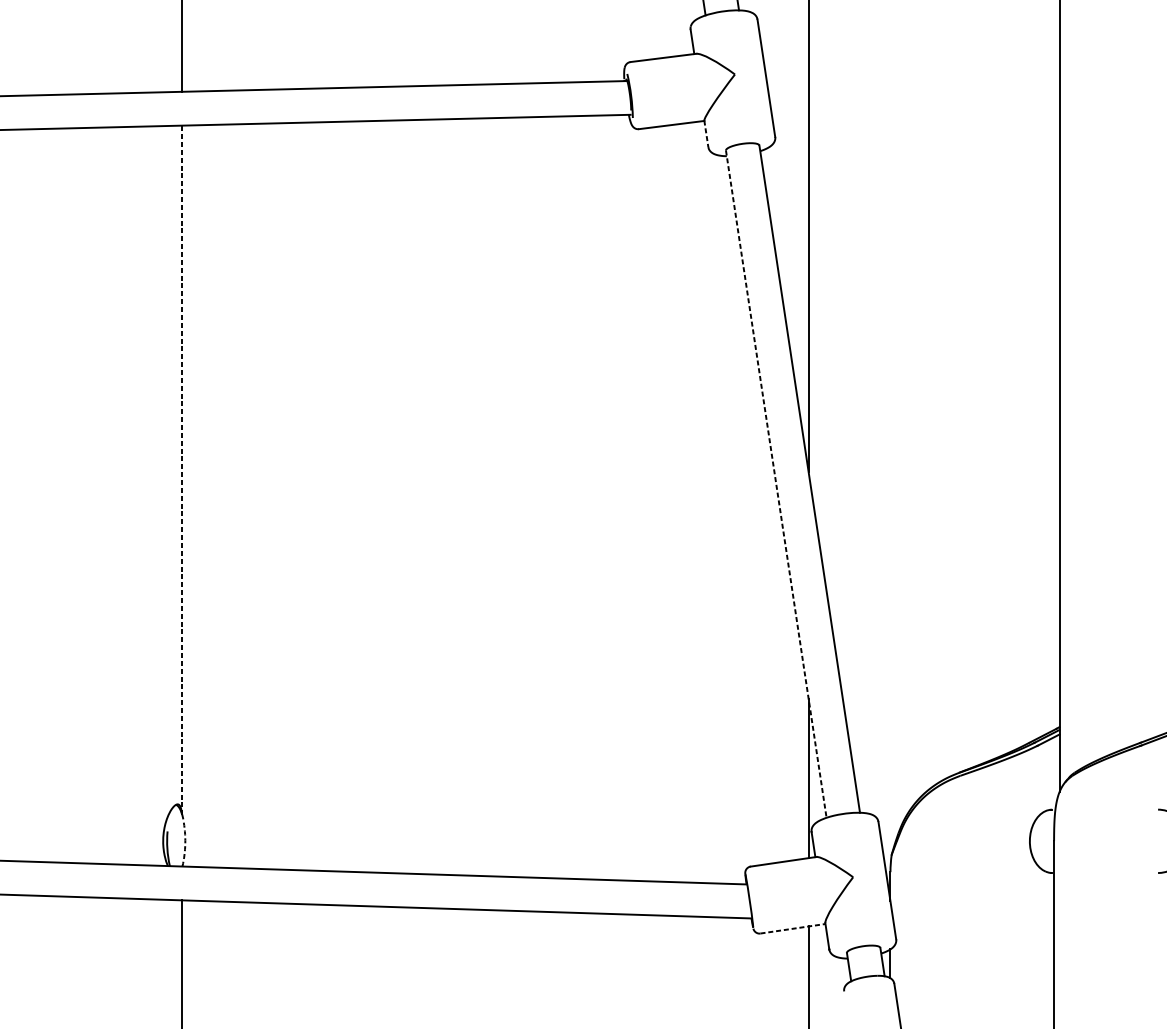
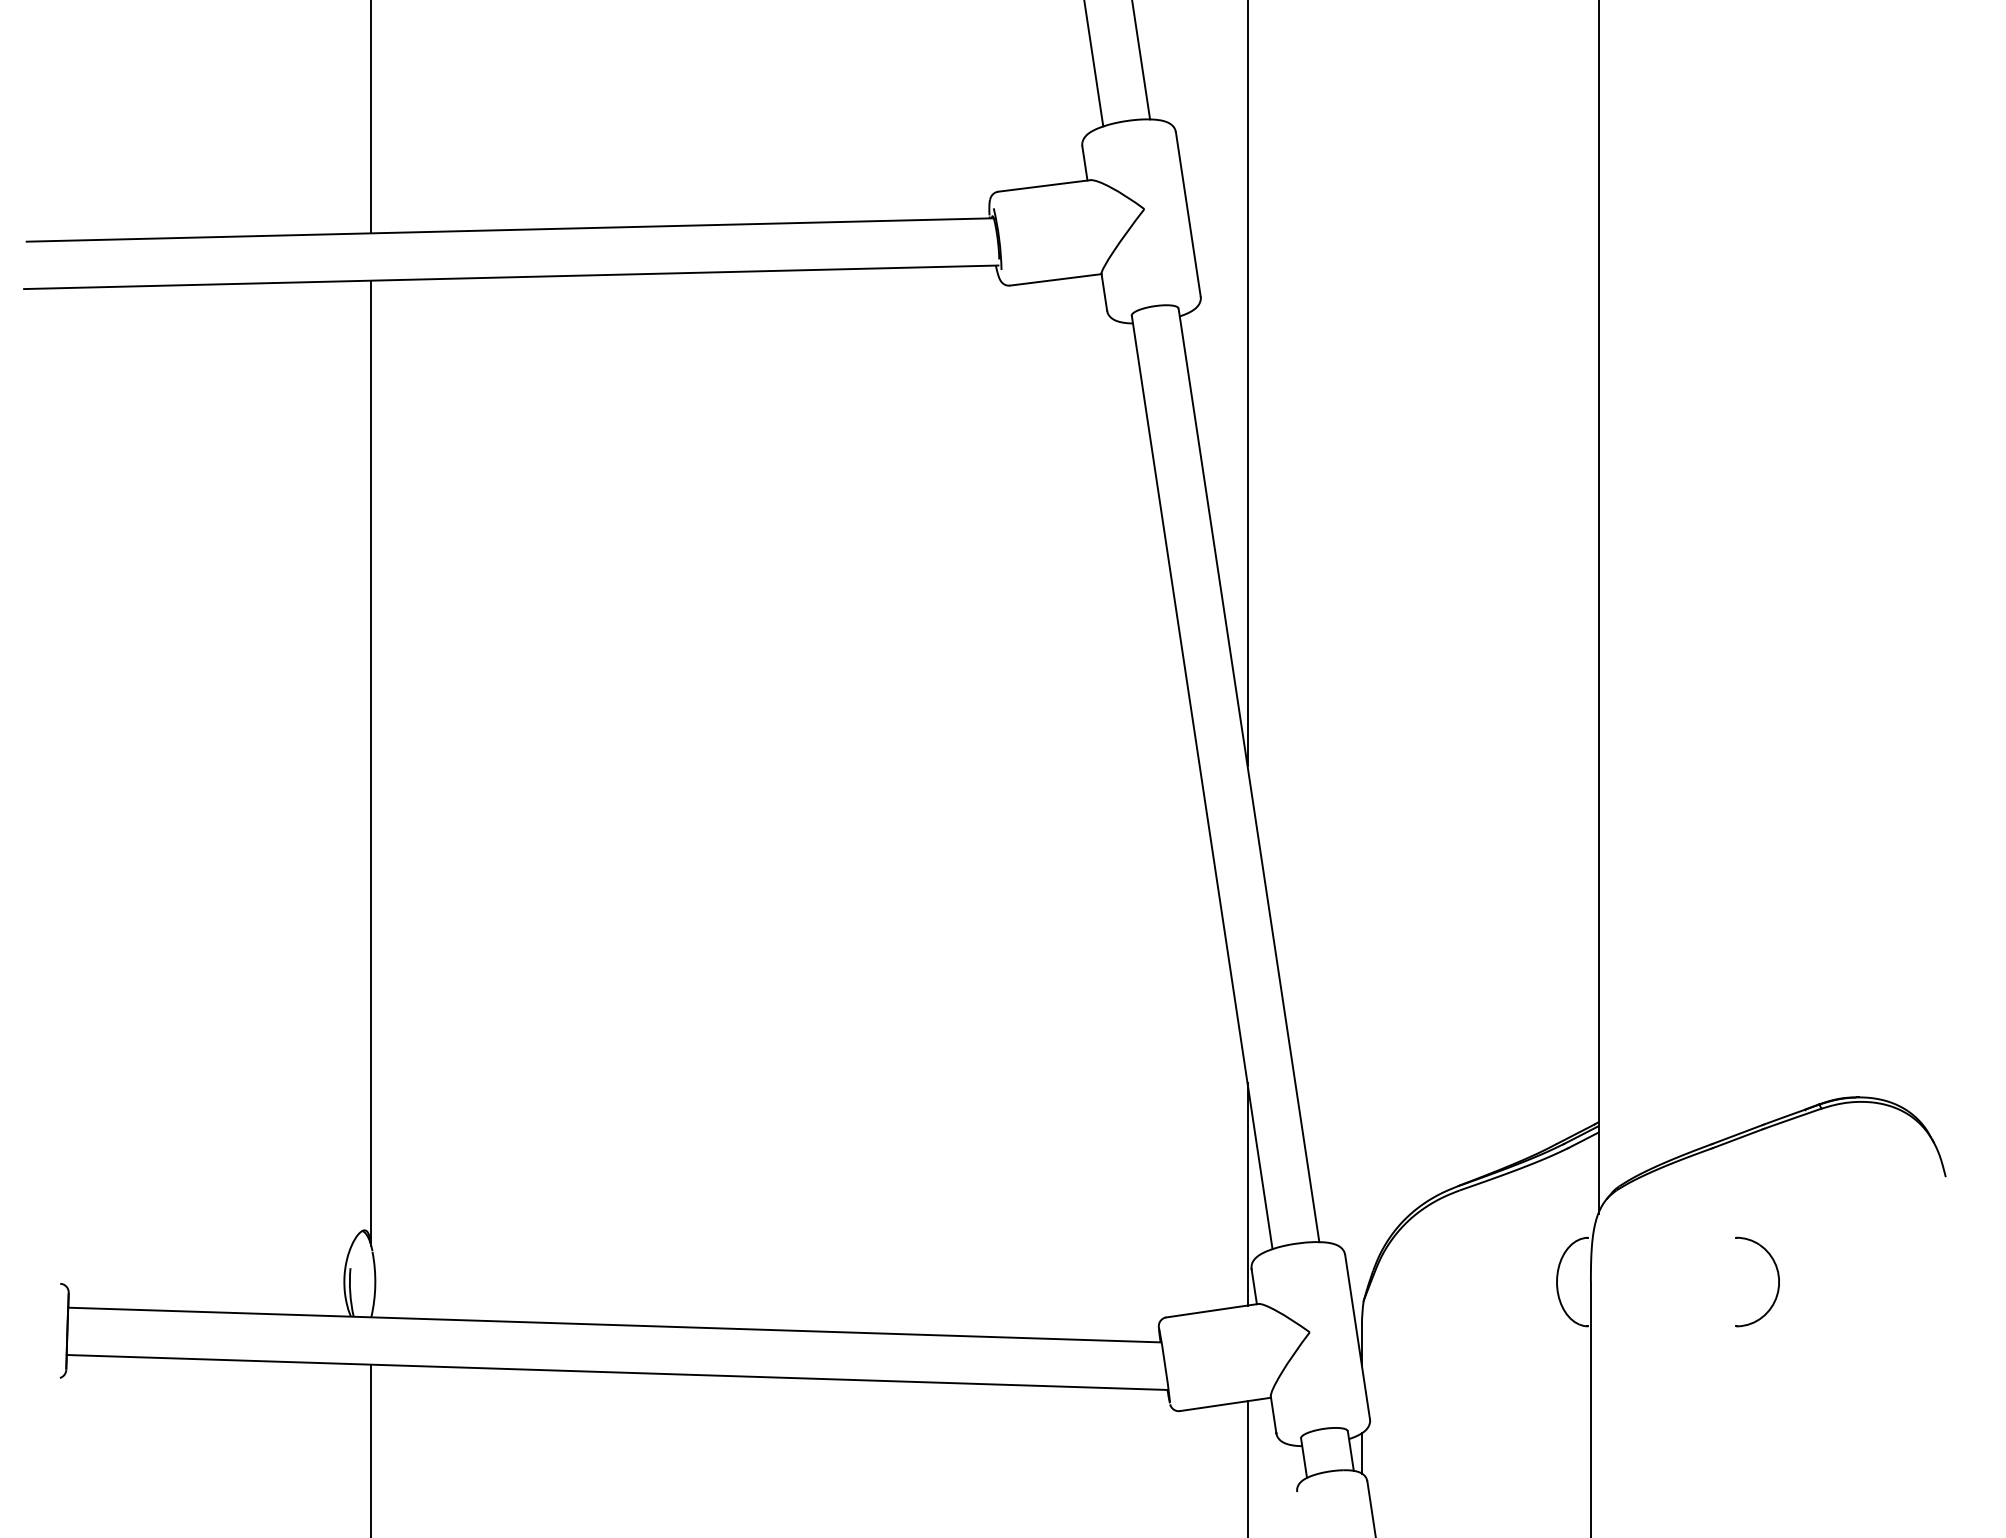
line: (706, 134) -> (1104, 292), dashed -> solid
line: (182, 469) -> (371, 762), dashed -> solid
line: (776, 484) -> (1202, 782), dashed -> solid
arc: (185, 843) -> (375, 1284), dashed -> solid
line: (792, 928) -> (1225, 1404), dashed -> solid

